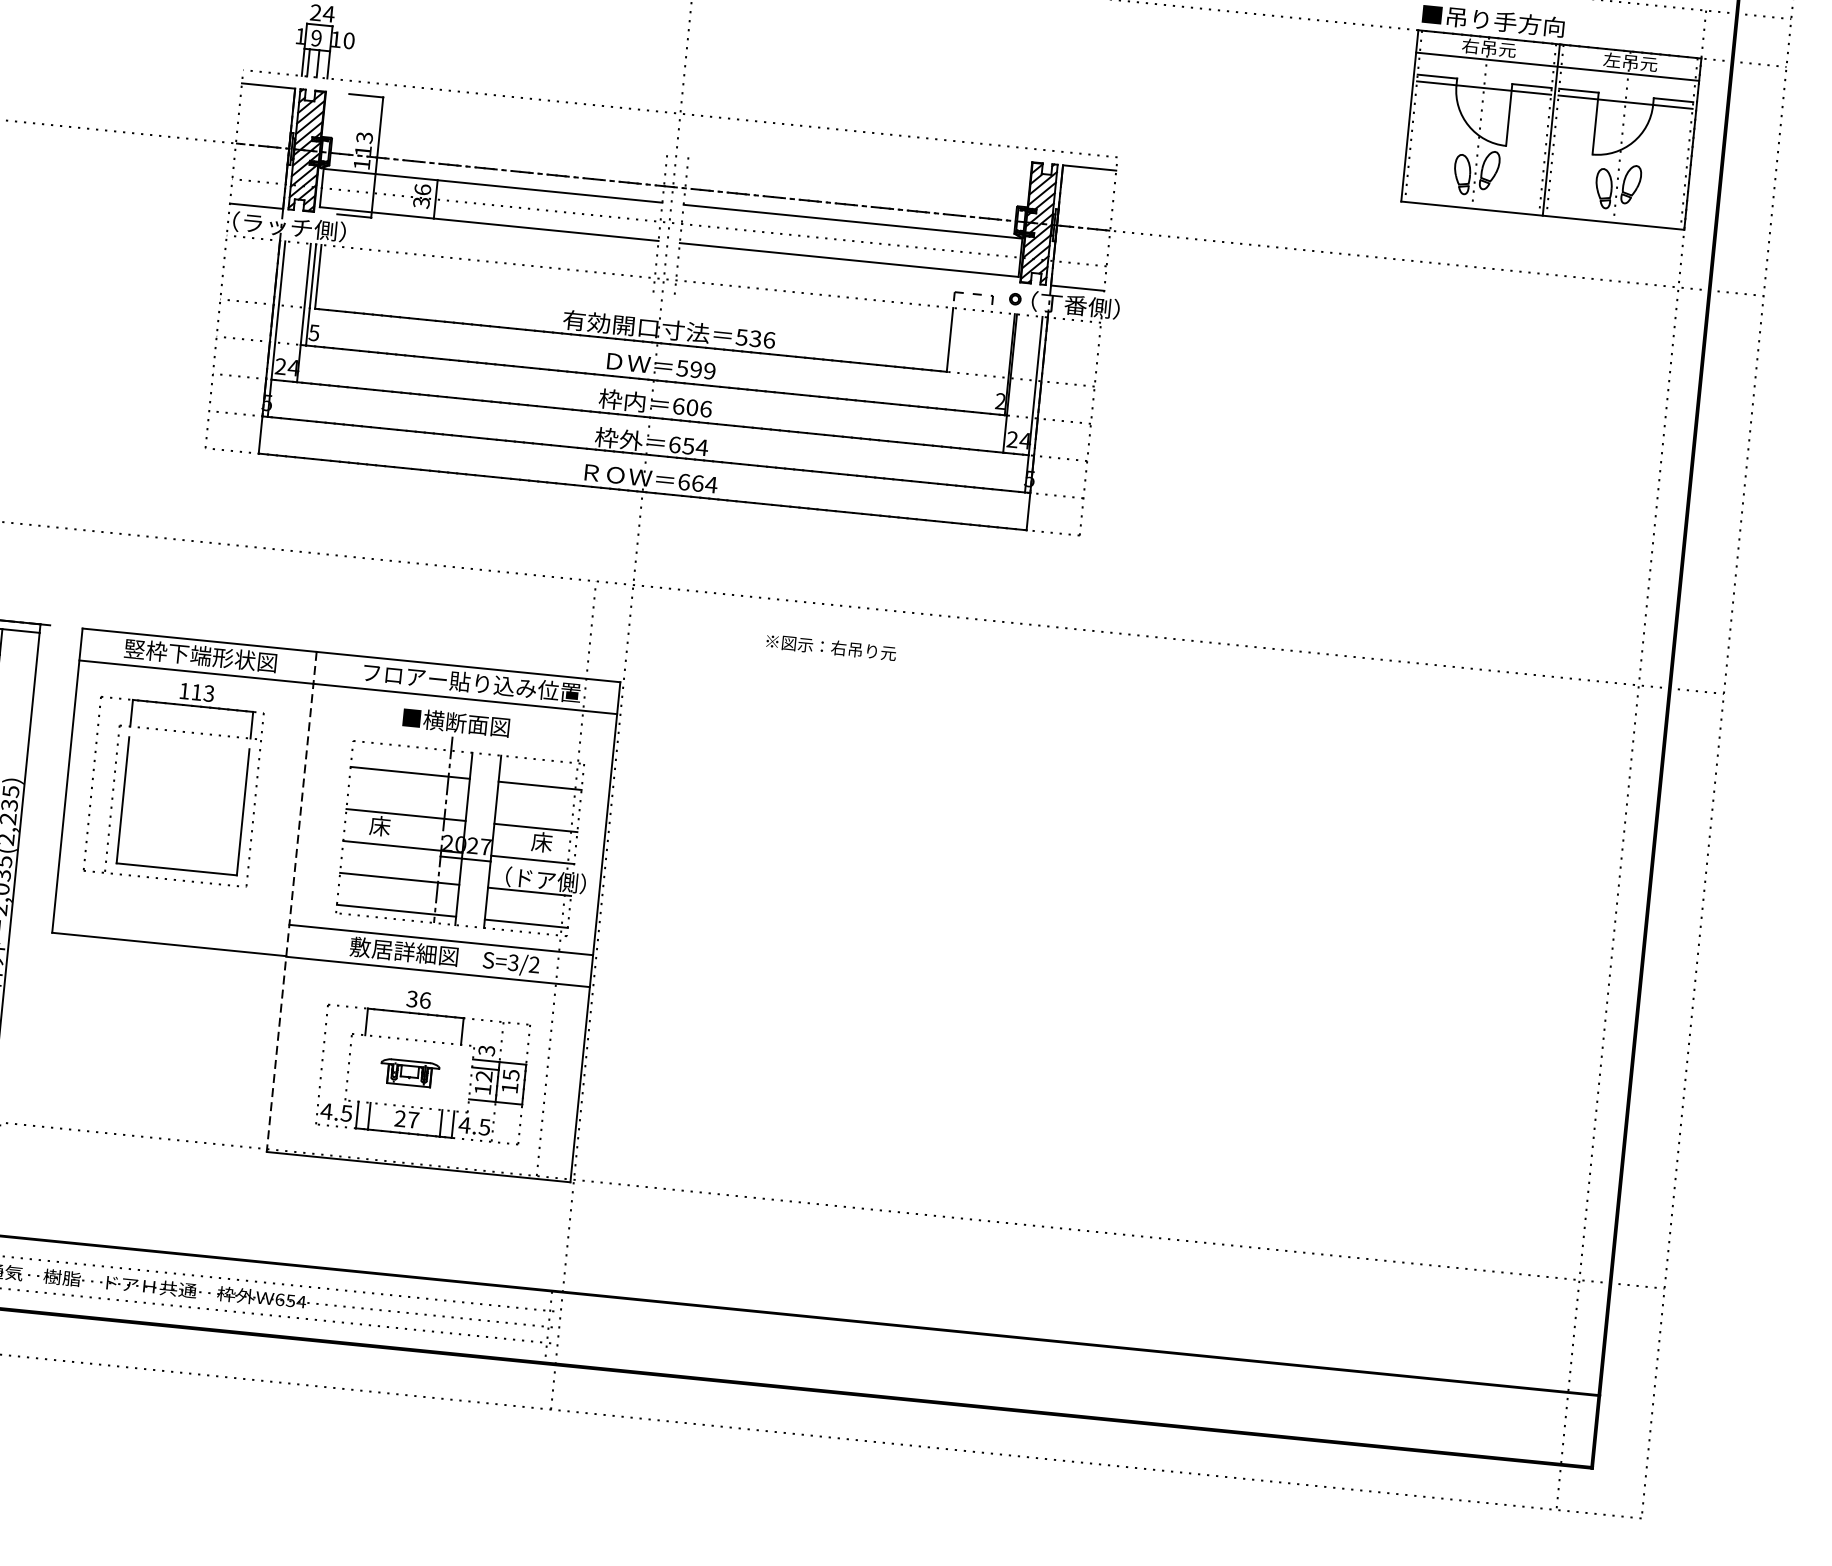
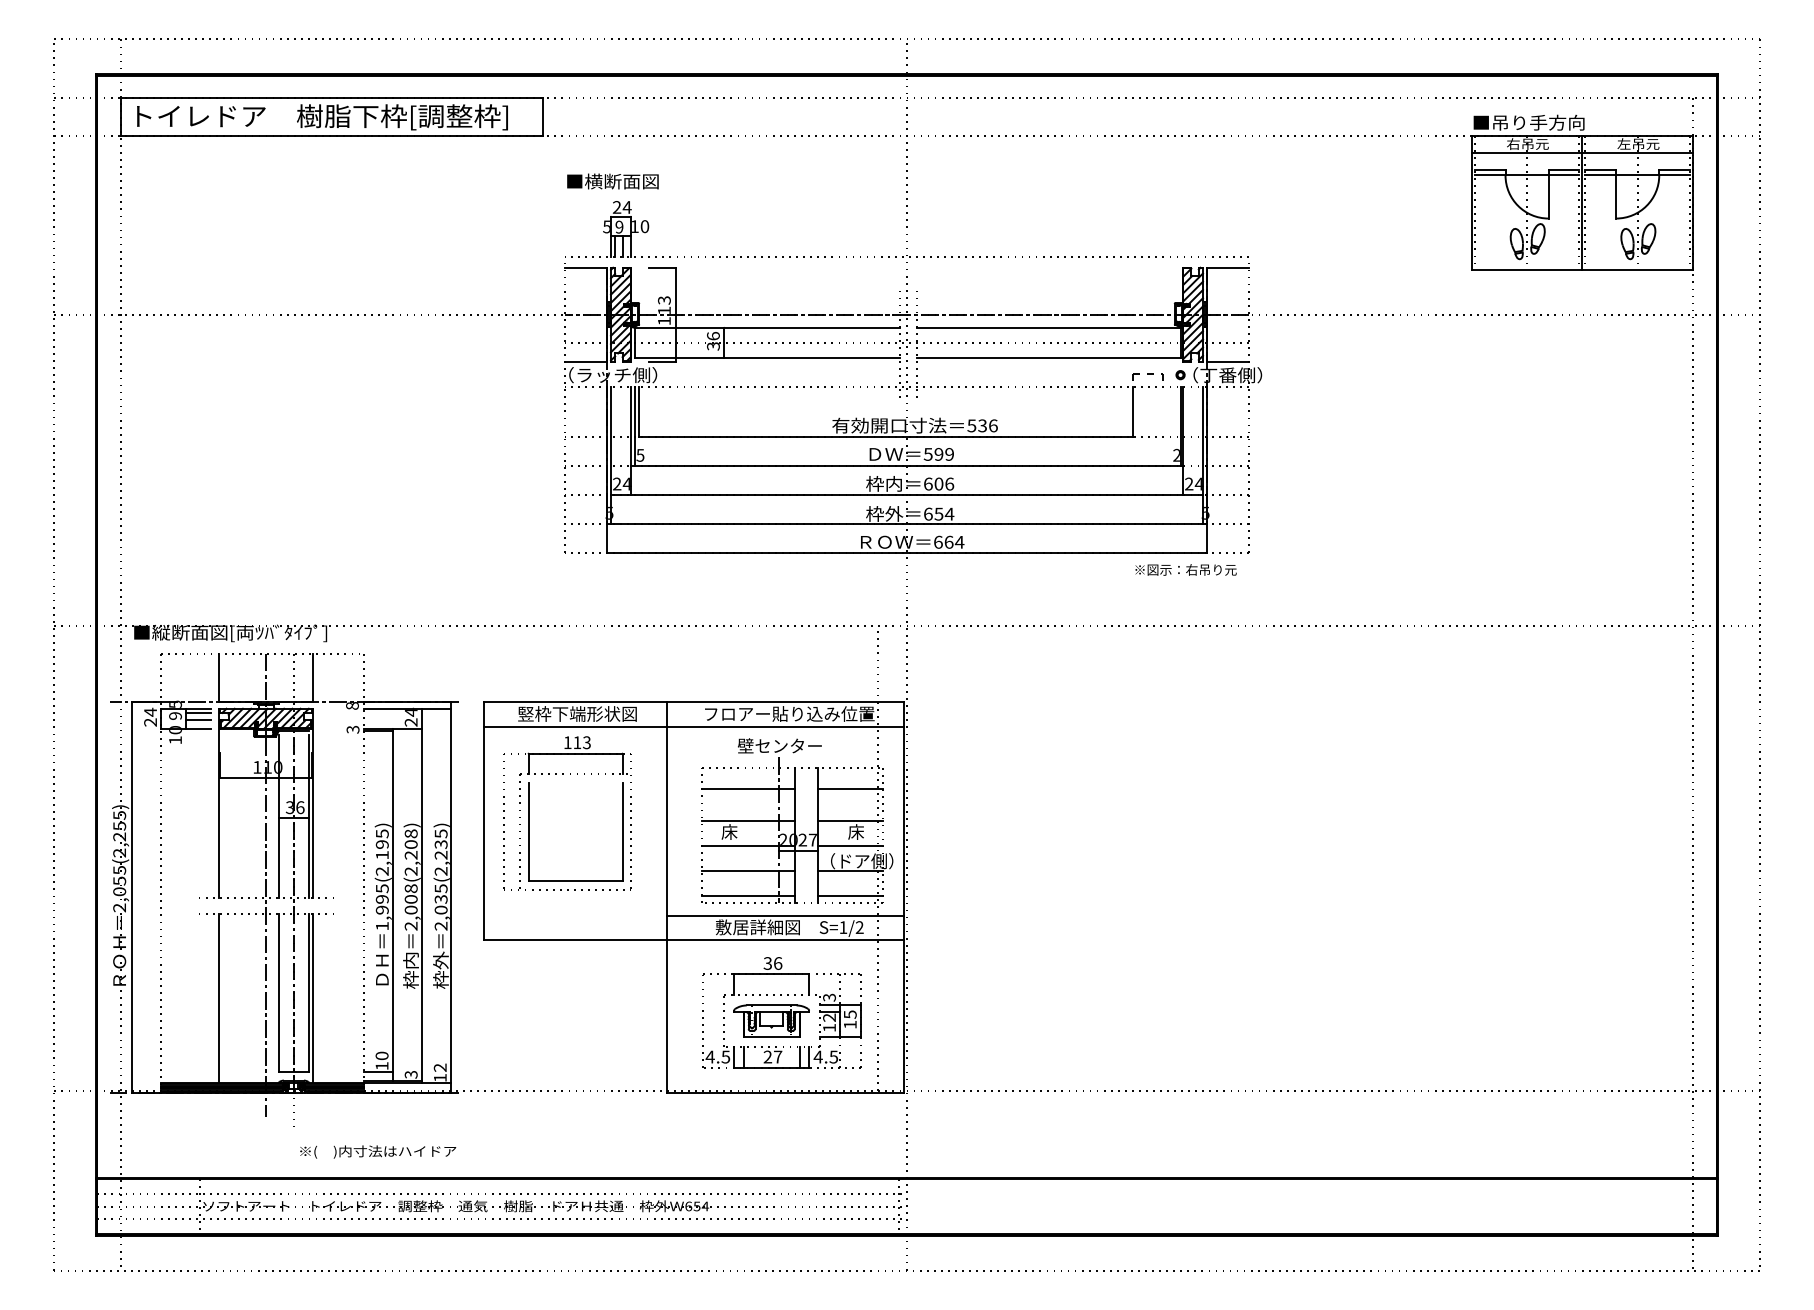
text: (300, 35) -> (606, 226), 1 -> 5
text: (830, 646) -> (1185, 569), moved
text: (455, 721) -> (779, 745), ■横断面図 -> 壁センター
line: (292, 903) -> (667, 898), dashed -> solid
text: (513, 962) -> (843, 927), S=3/2 -> S=1/2
part: (409, 1072) -> (771, 1020), size x1.67

